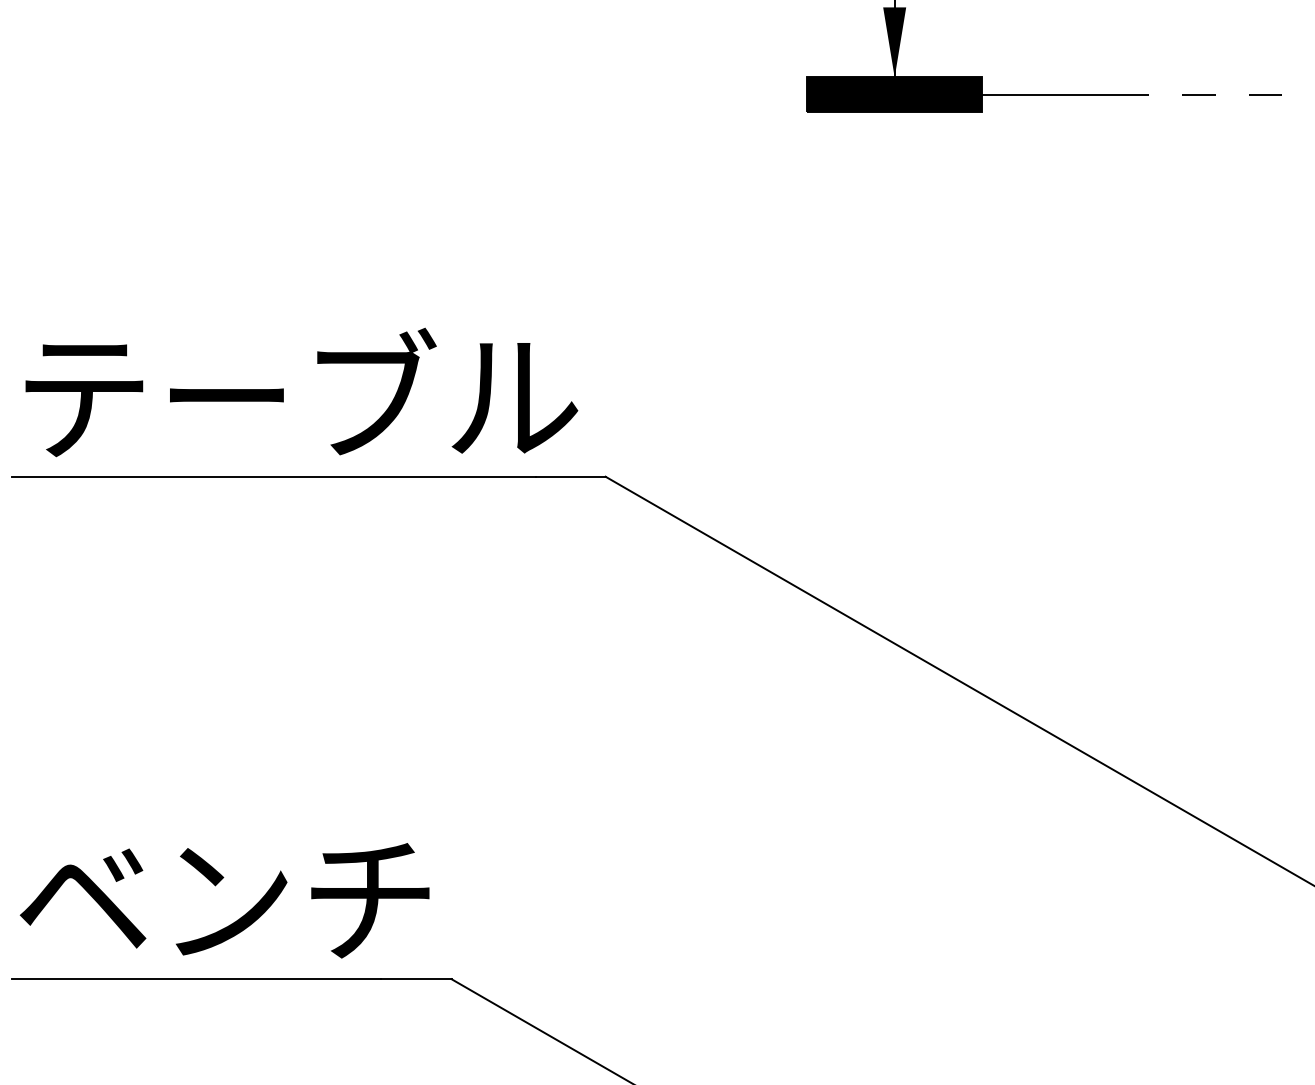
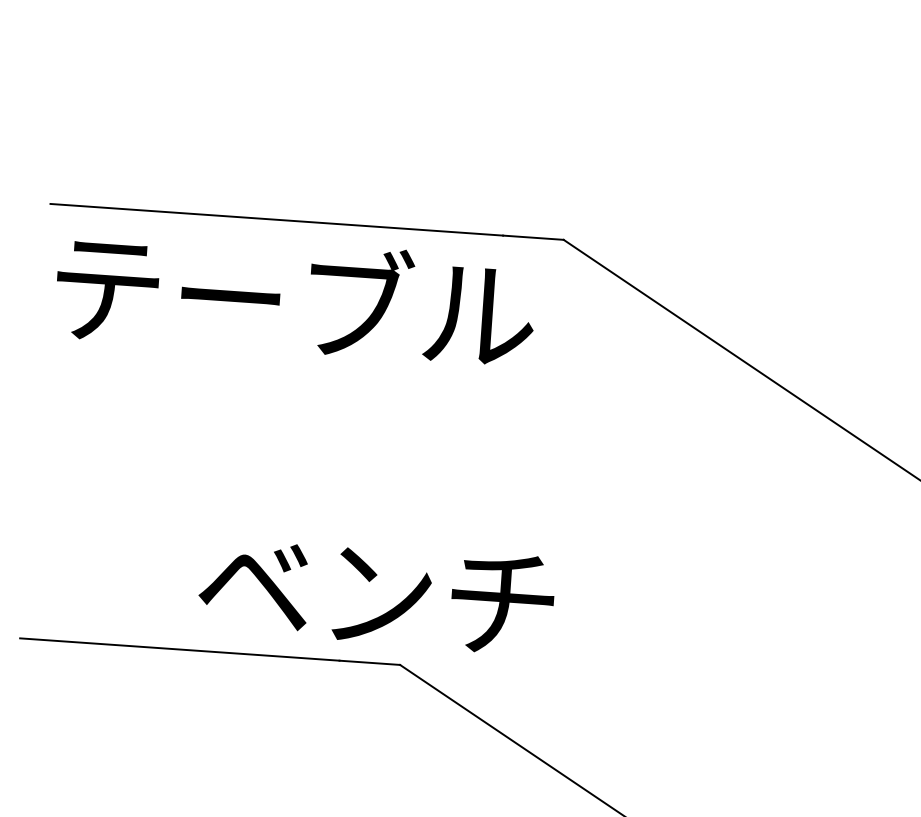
text: (301, 392) -> (295, 298), moved
text: (224, 900) -> (376, 594), moved

